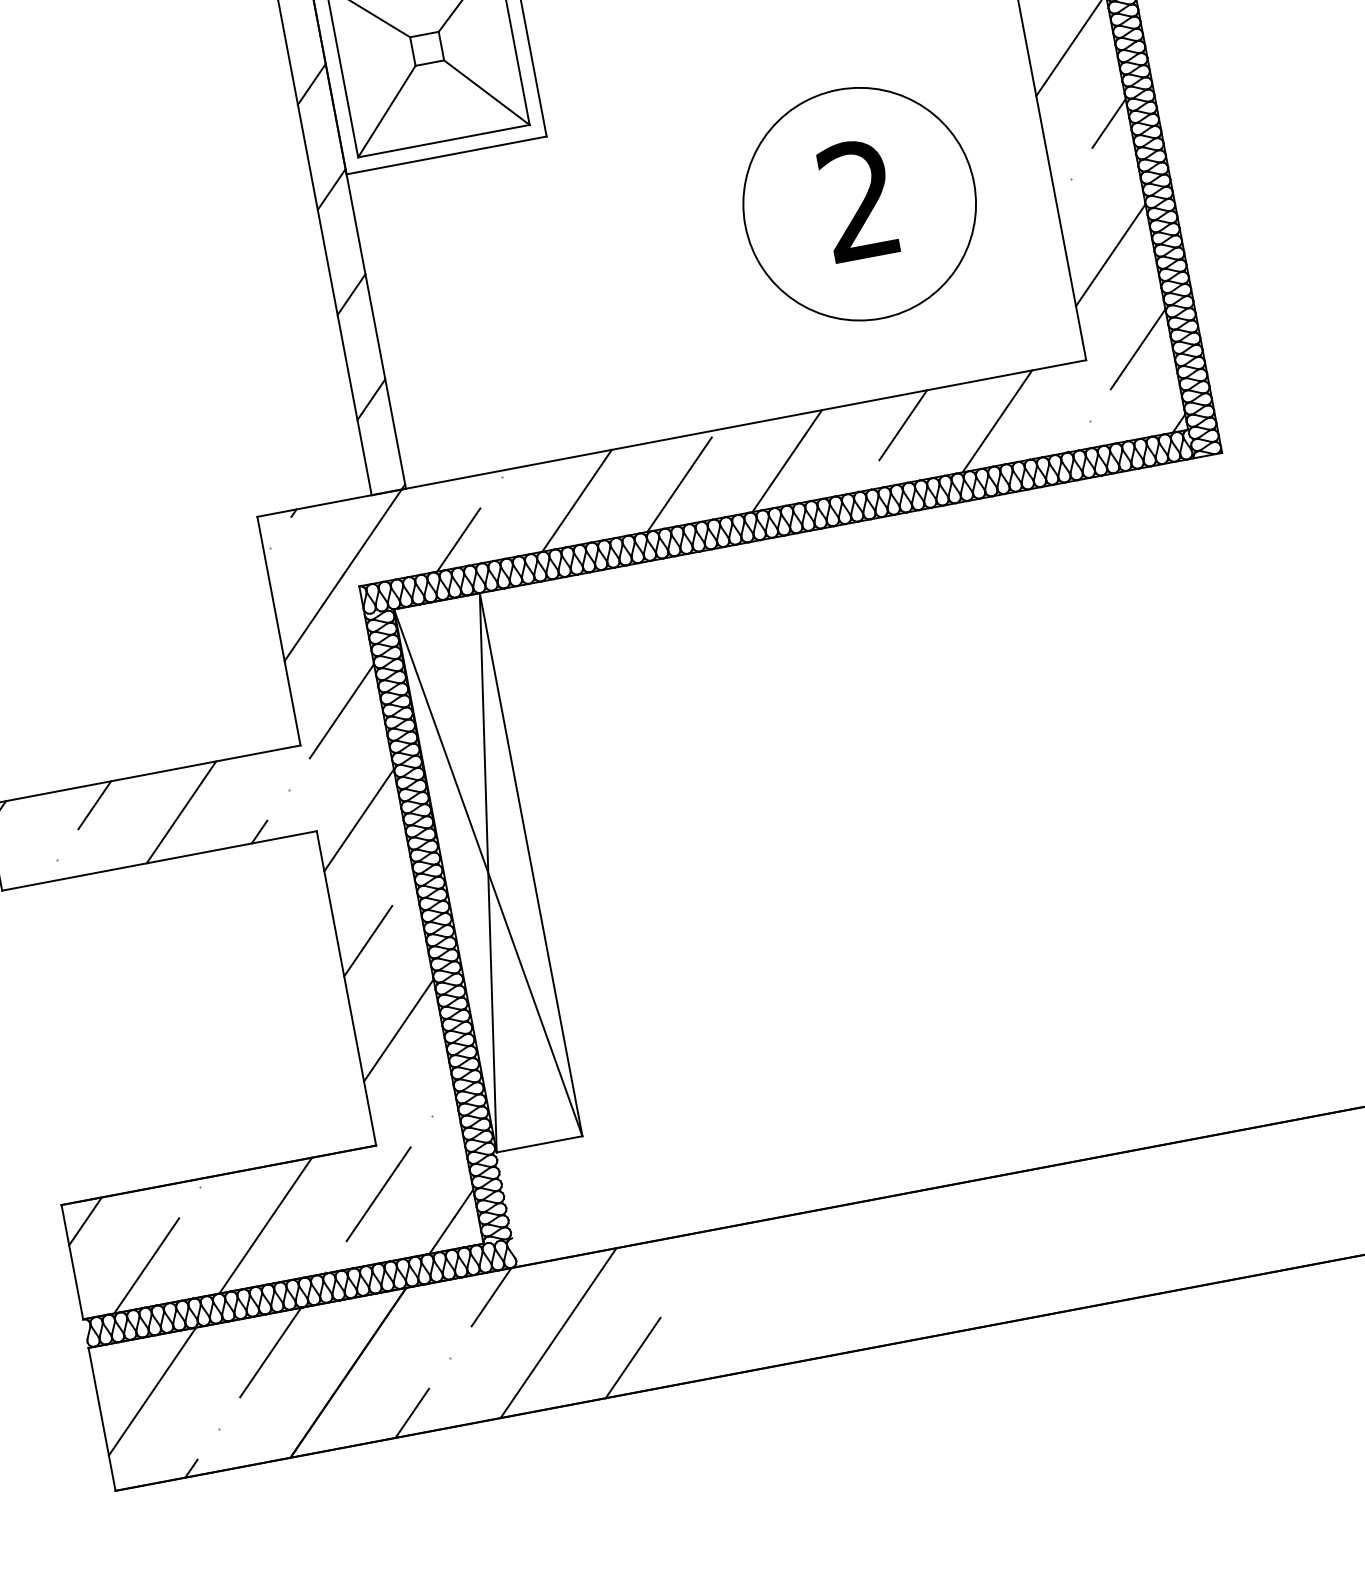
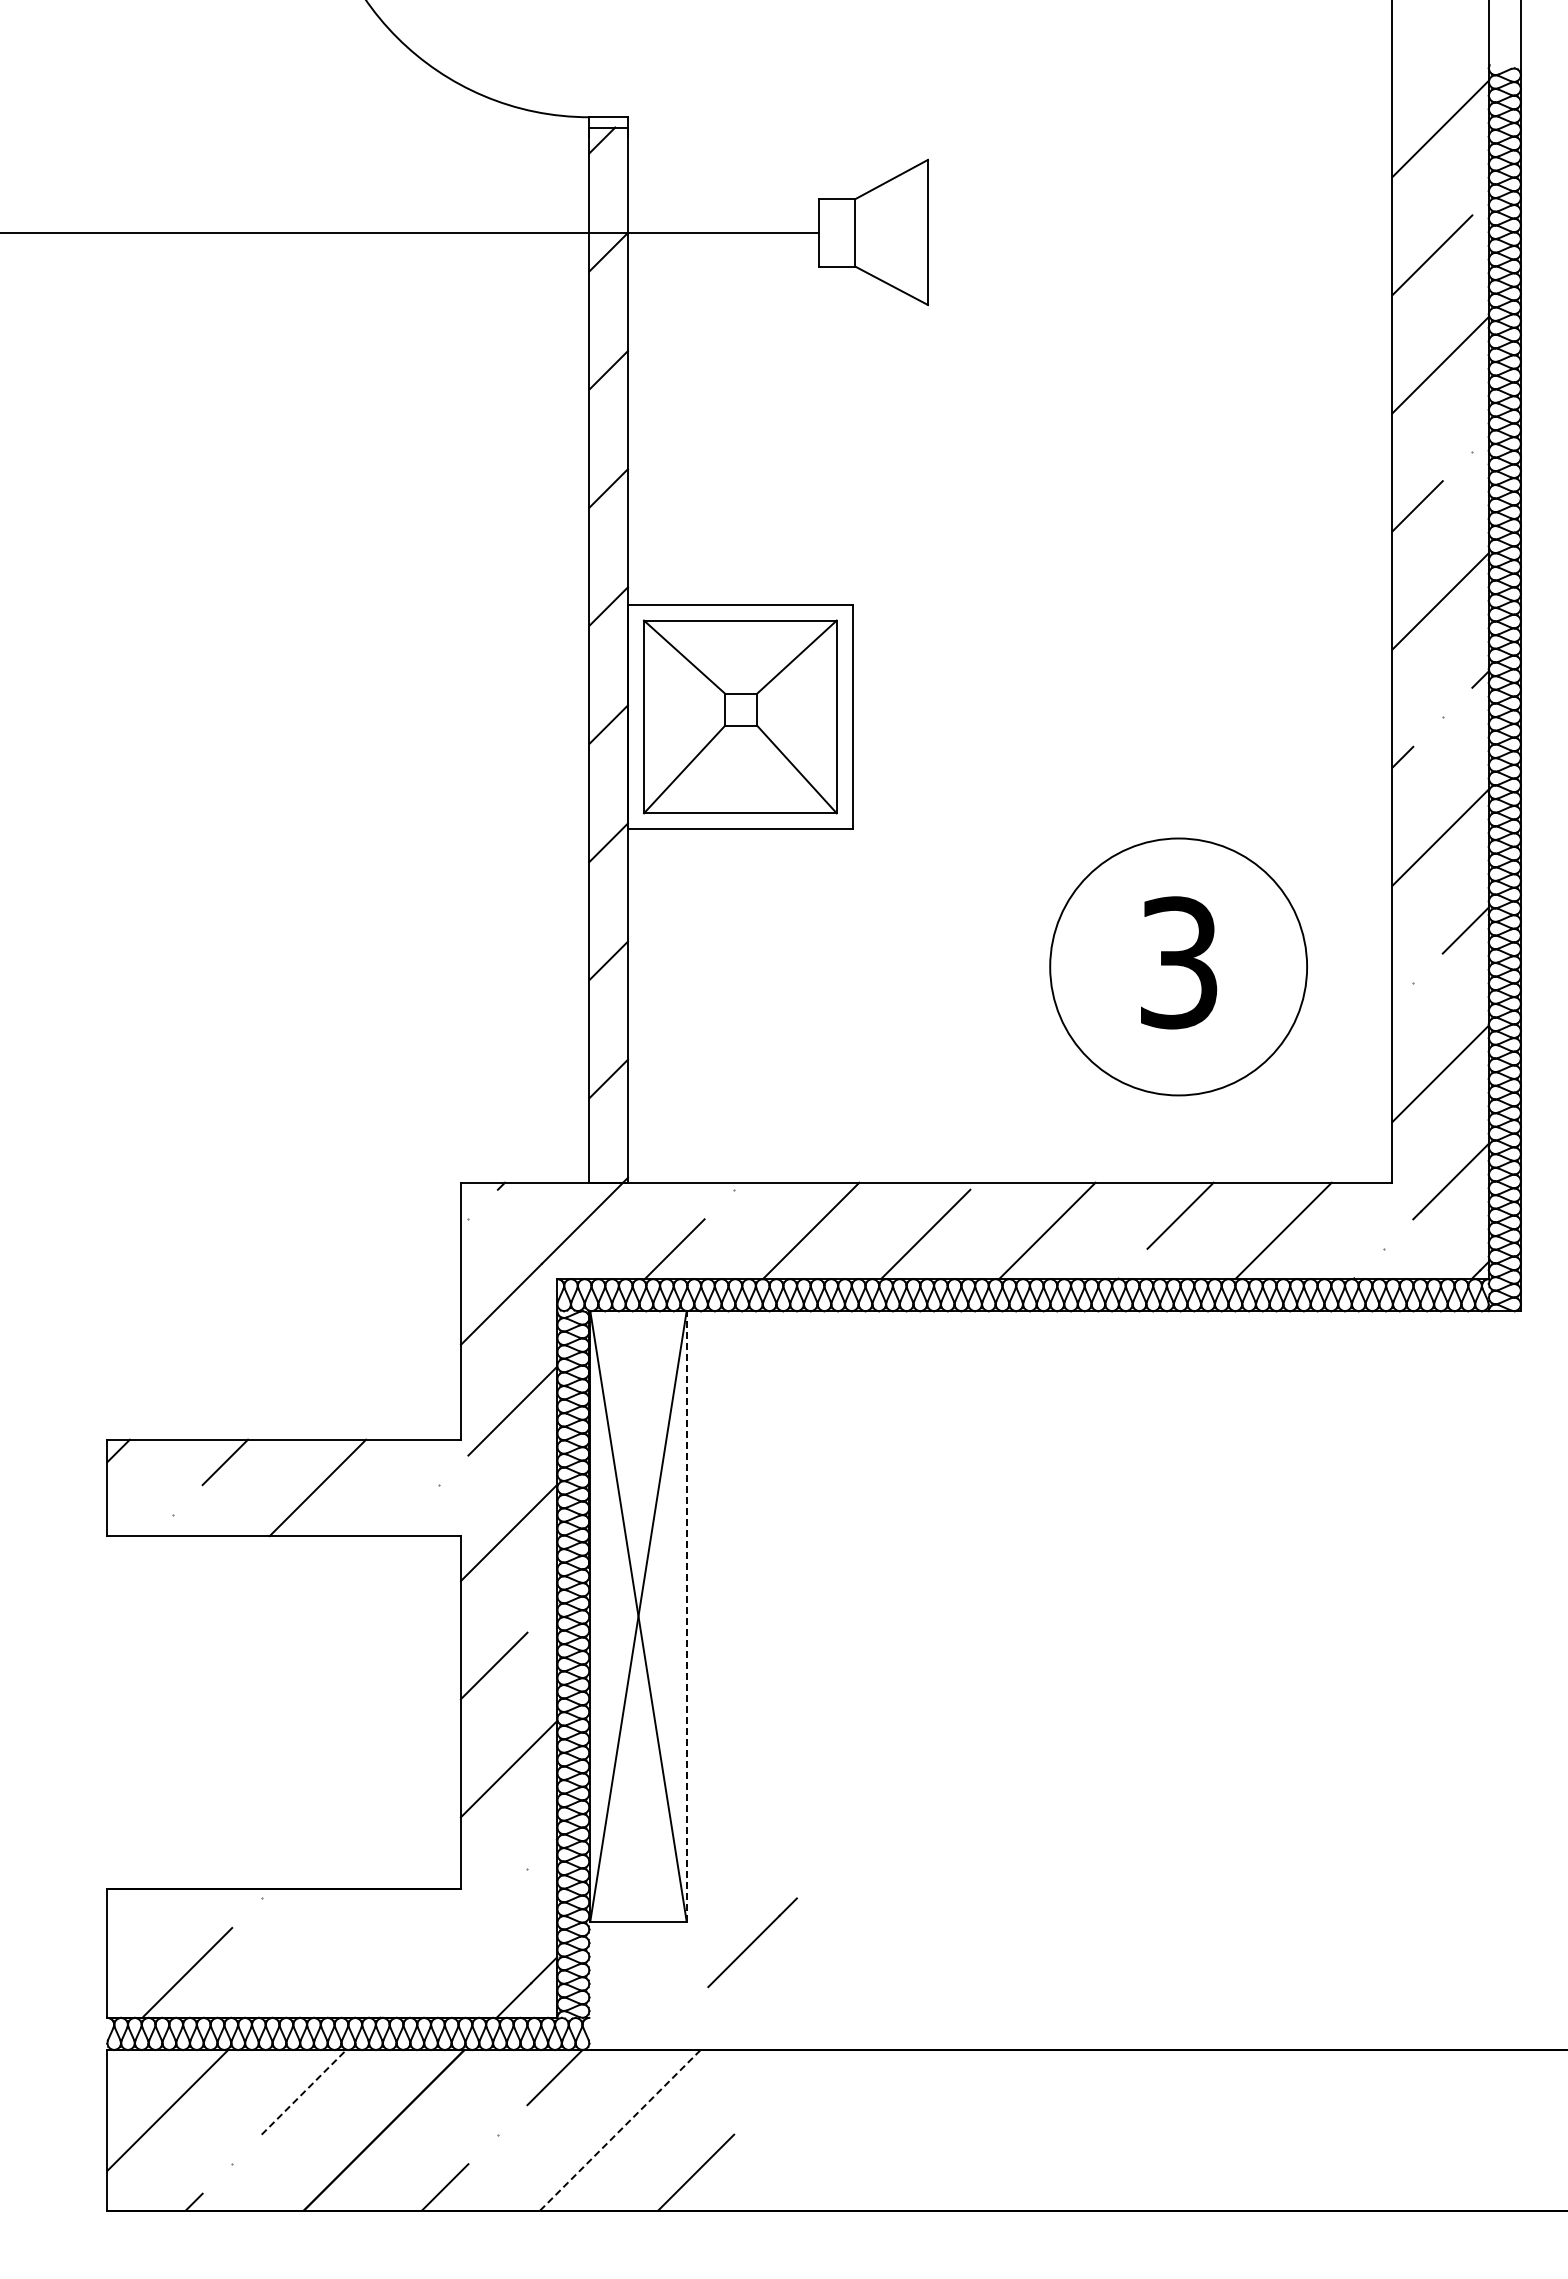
text: (858, 200) -> (1178, 962), 2 -> 3
line: (259, 832) -> (398, 1525), removed
line: (530, 863) -> (686, 1615), solid -> dashed
line: (378, 1194) -> (752, 1942), moved
line: (85, 1220) -> (129, 1911), removed
line: (265, 1225) -> (324, 1953), removed
line: (558, 1333) -> (620, 2130), solid -> dashed
line: (271, 1352) -> (304, 2092), solid -> dashed

